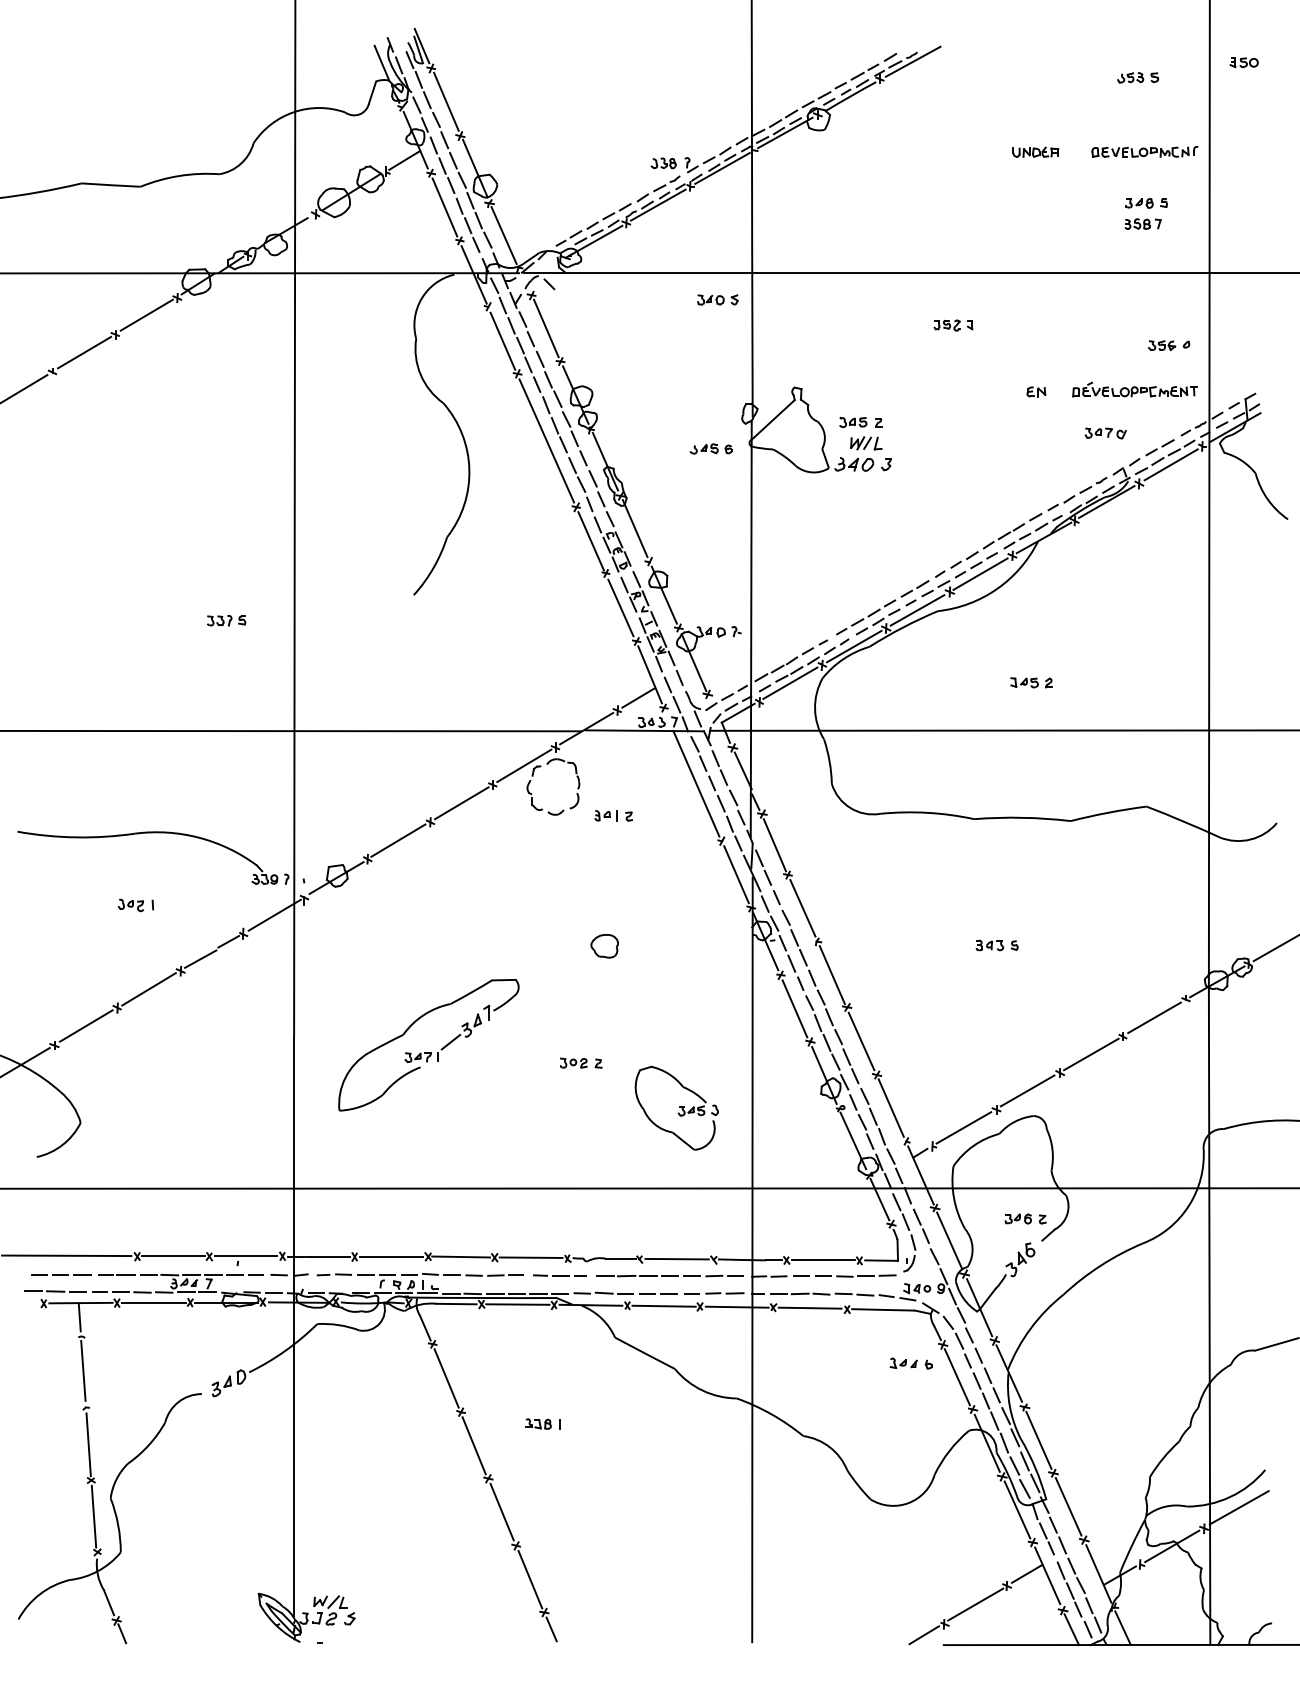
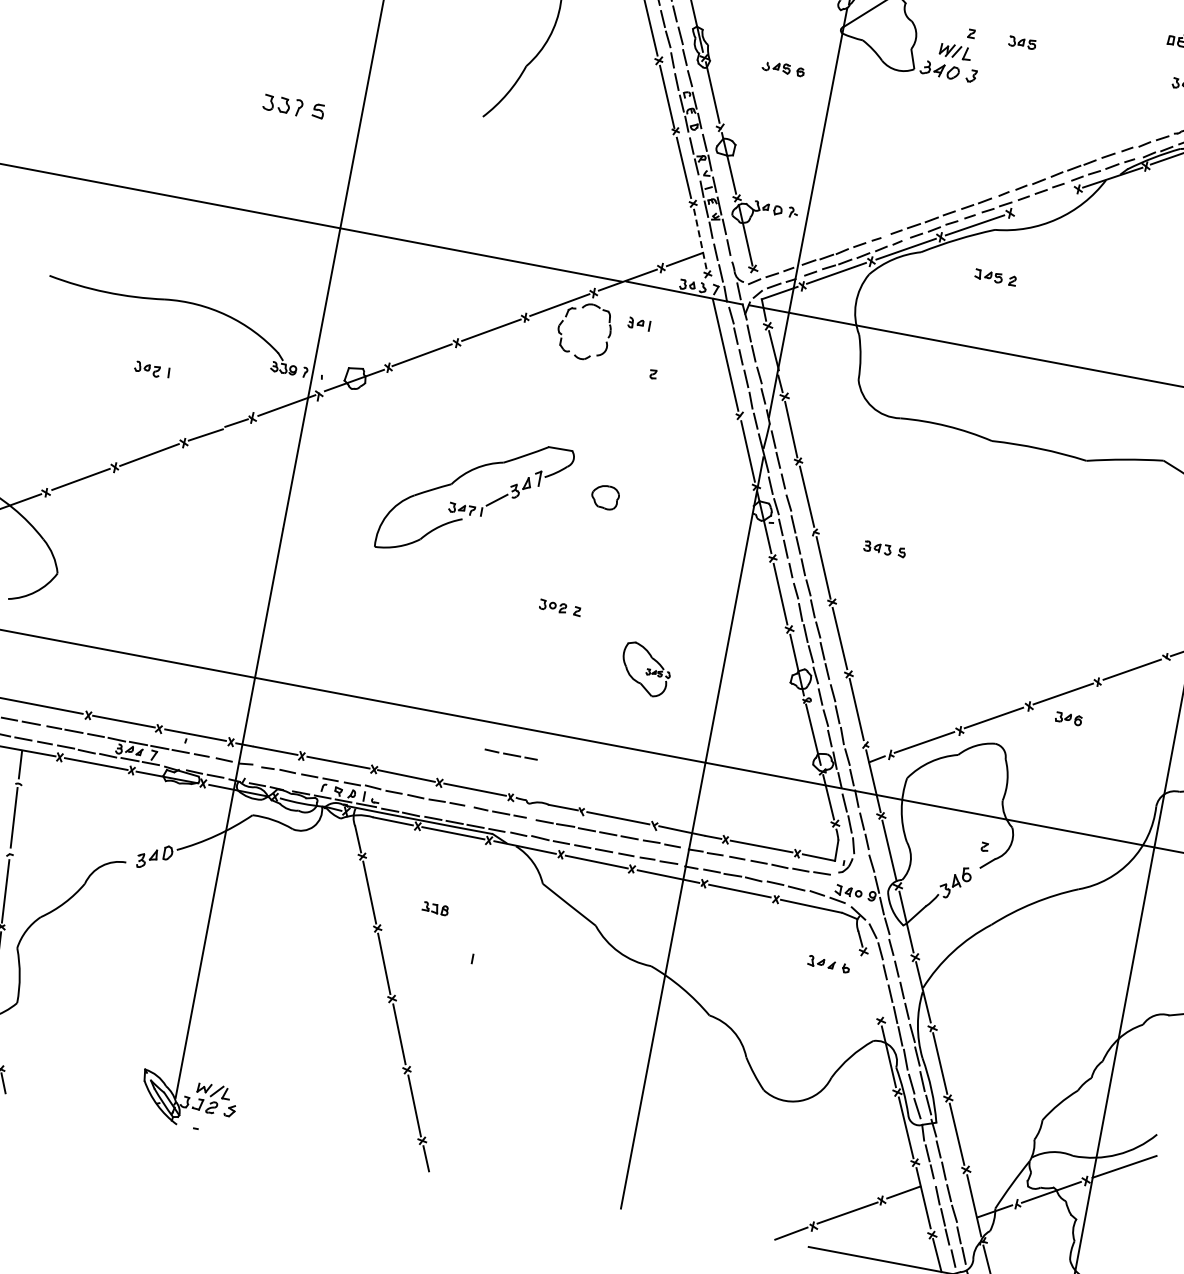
part: (1036, 391) -> (1132, 32), removed
part: (853, 422) -> (1022, 43), moved
part: (710, 448) -> (782, 68), moved
line: (980, 573) -> (1043, 200), removed
part: (226, 620) -> (294, 106), size x1.6
line: (650, 674) -> (700, 238), solid -> dashed
part: (1031, 682) -> (995, 277), moved
part: (605, 815) -> (638, 323), moved
part: (996, 945) -> (884, 549), moved
part: (428, 1052) -> (473, 506), moved
part: (676, 1107) -> (645, 669), size x0.6
line: (559, 1216) -> (510, 754), added
part: (1017, 1218) -> (1068, 718), moved
line: (956, 1377) -> (870, 986), removed
part: (538, 1423) -> (435, 908), moved

